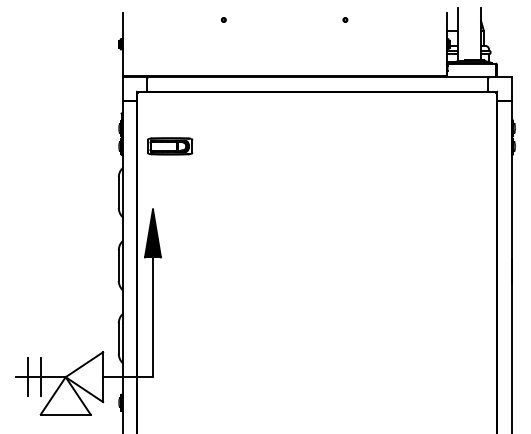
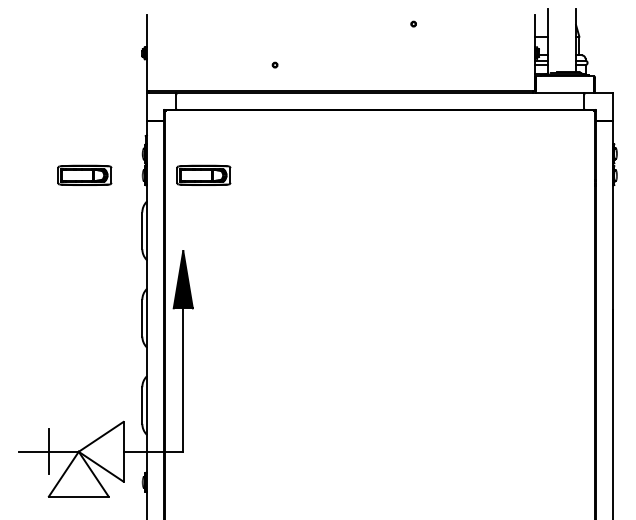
part: (223, 19) -> (274, 64), moved
part: (70, 145) -> (84, 174), added
line: (28, 376) -> (34, 451), removed

